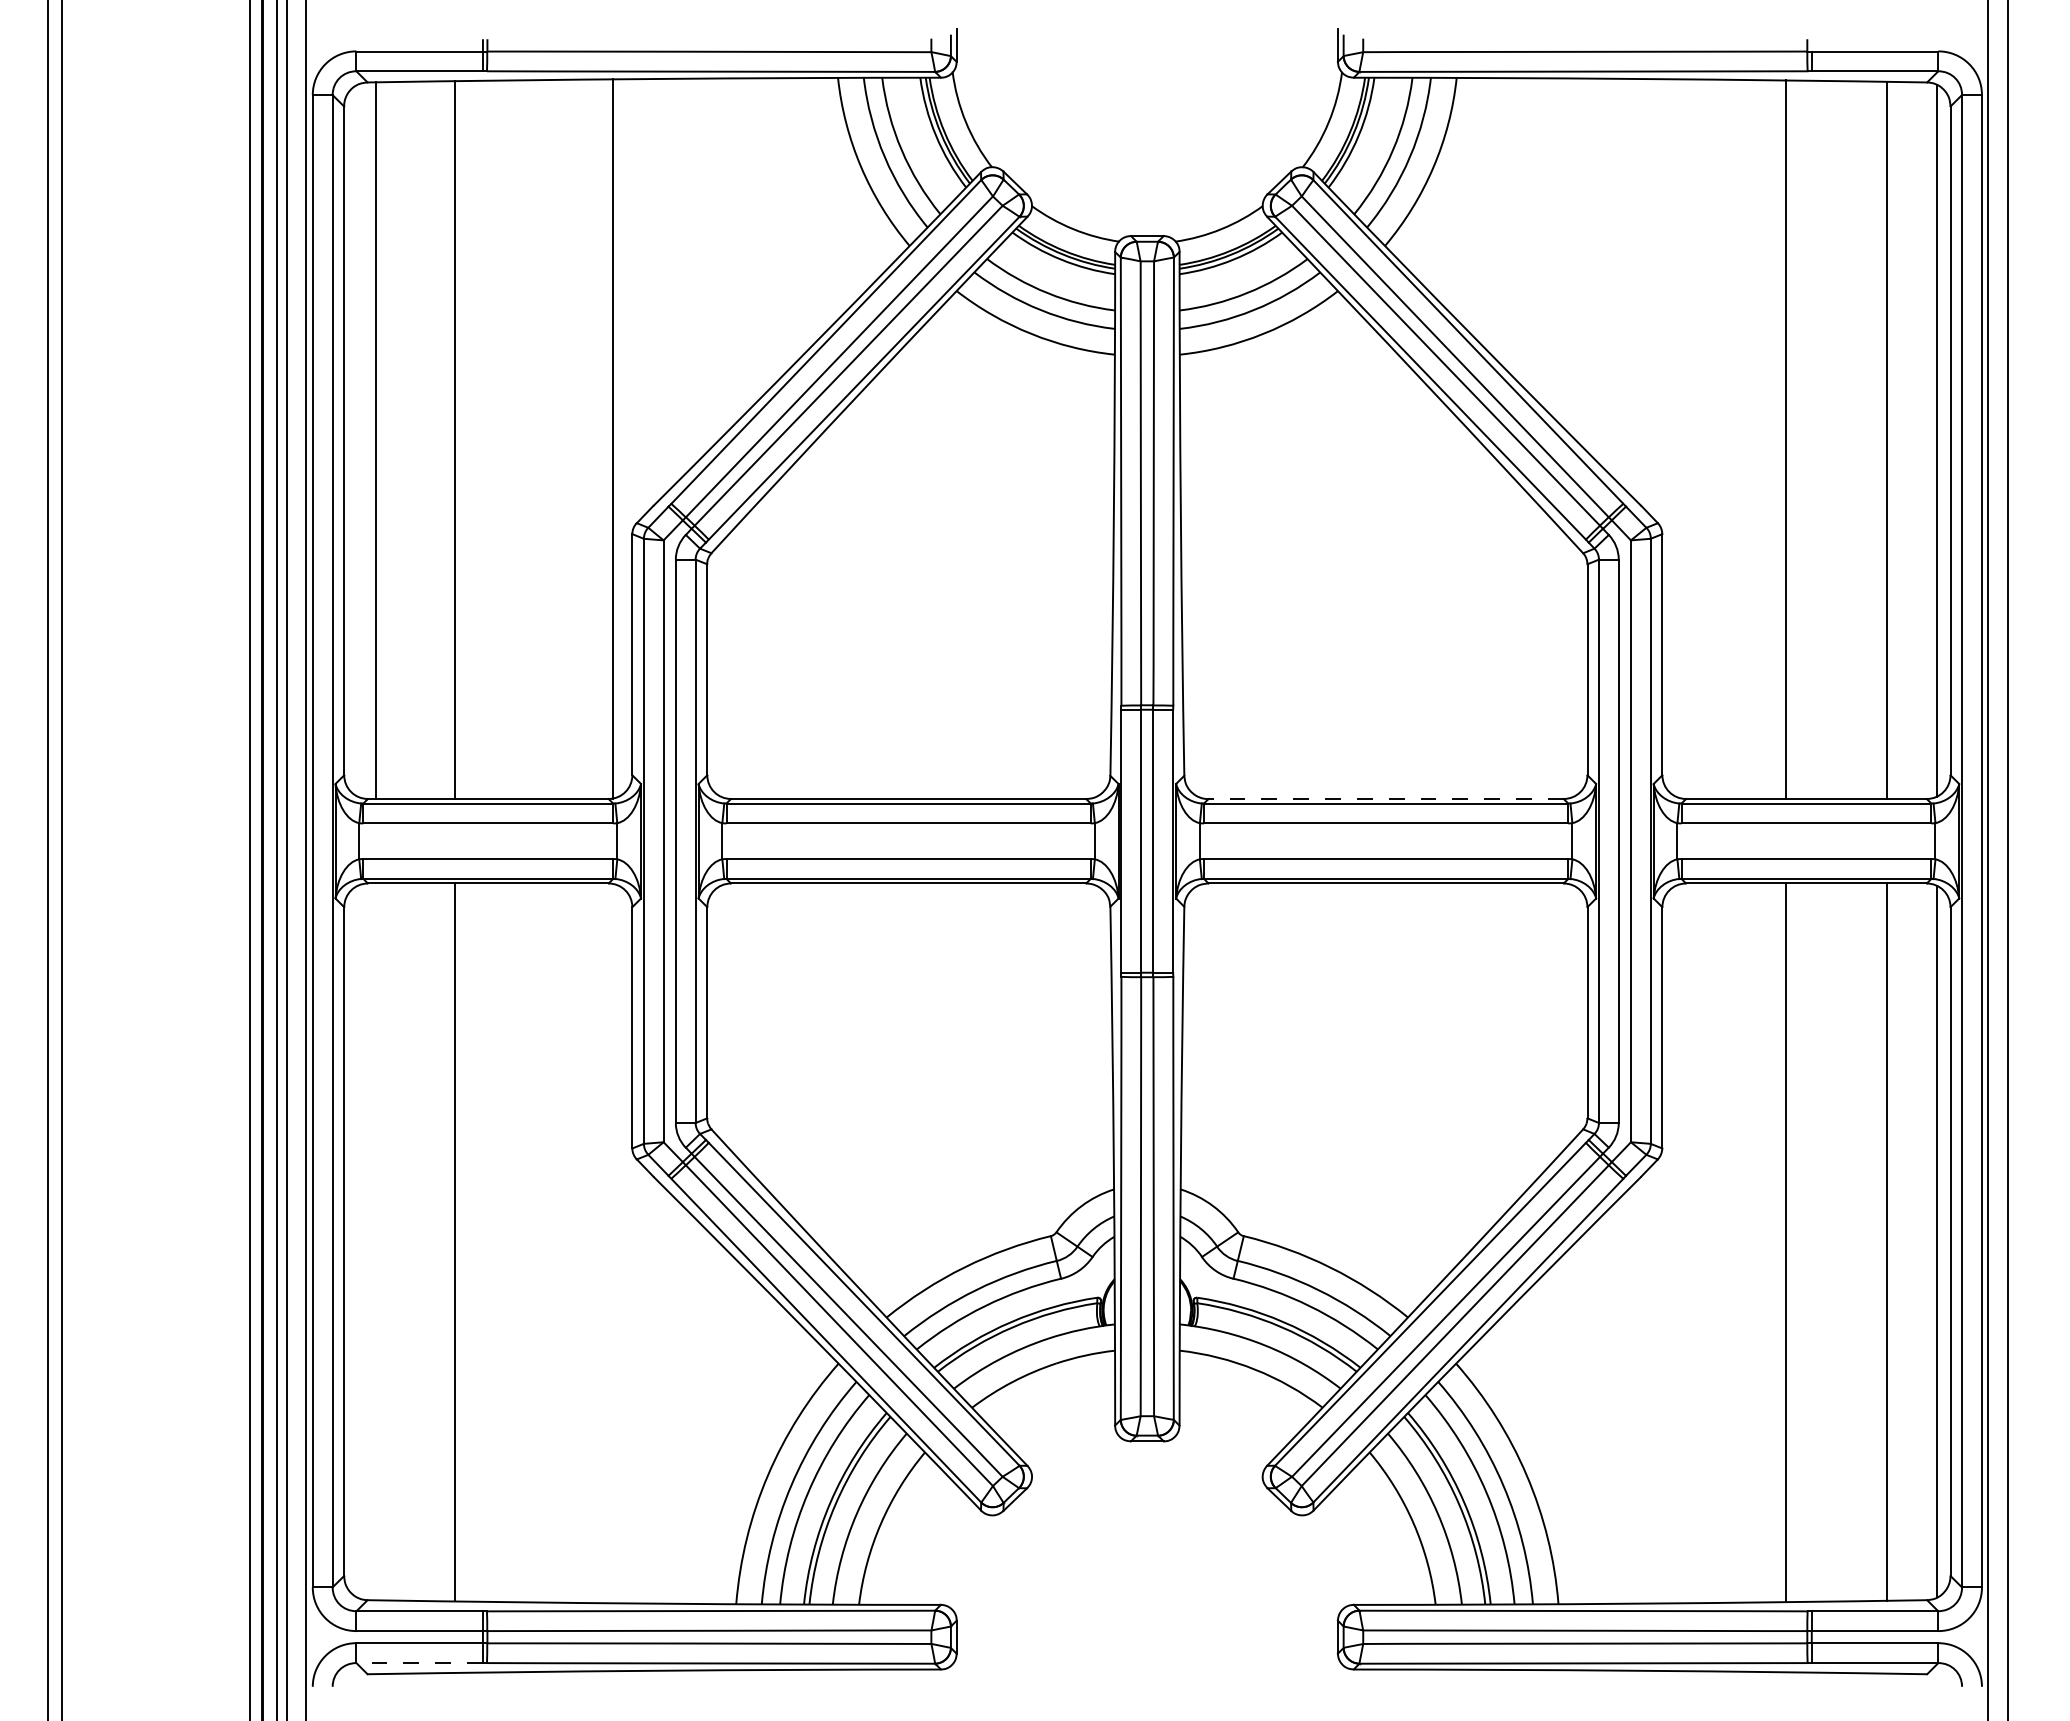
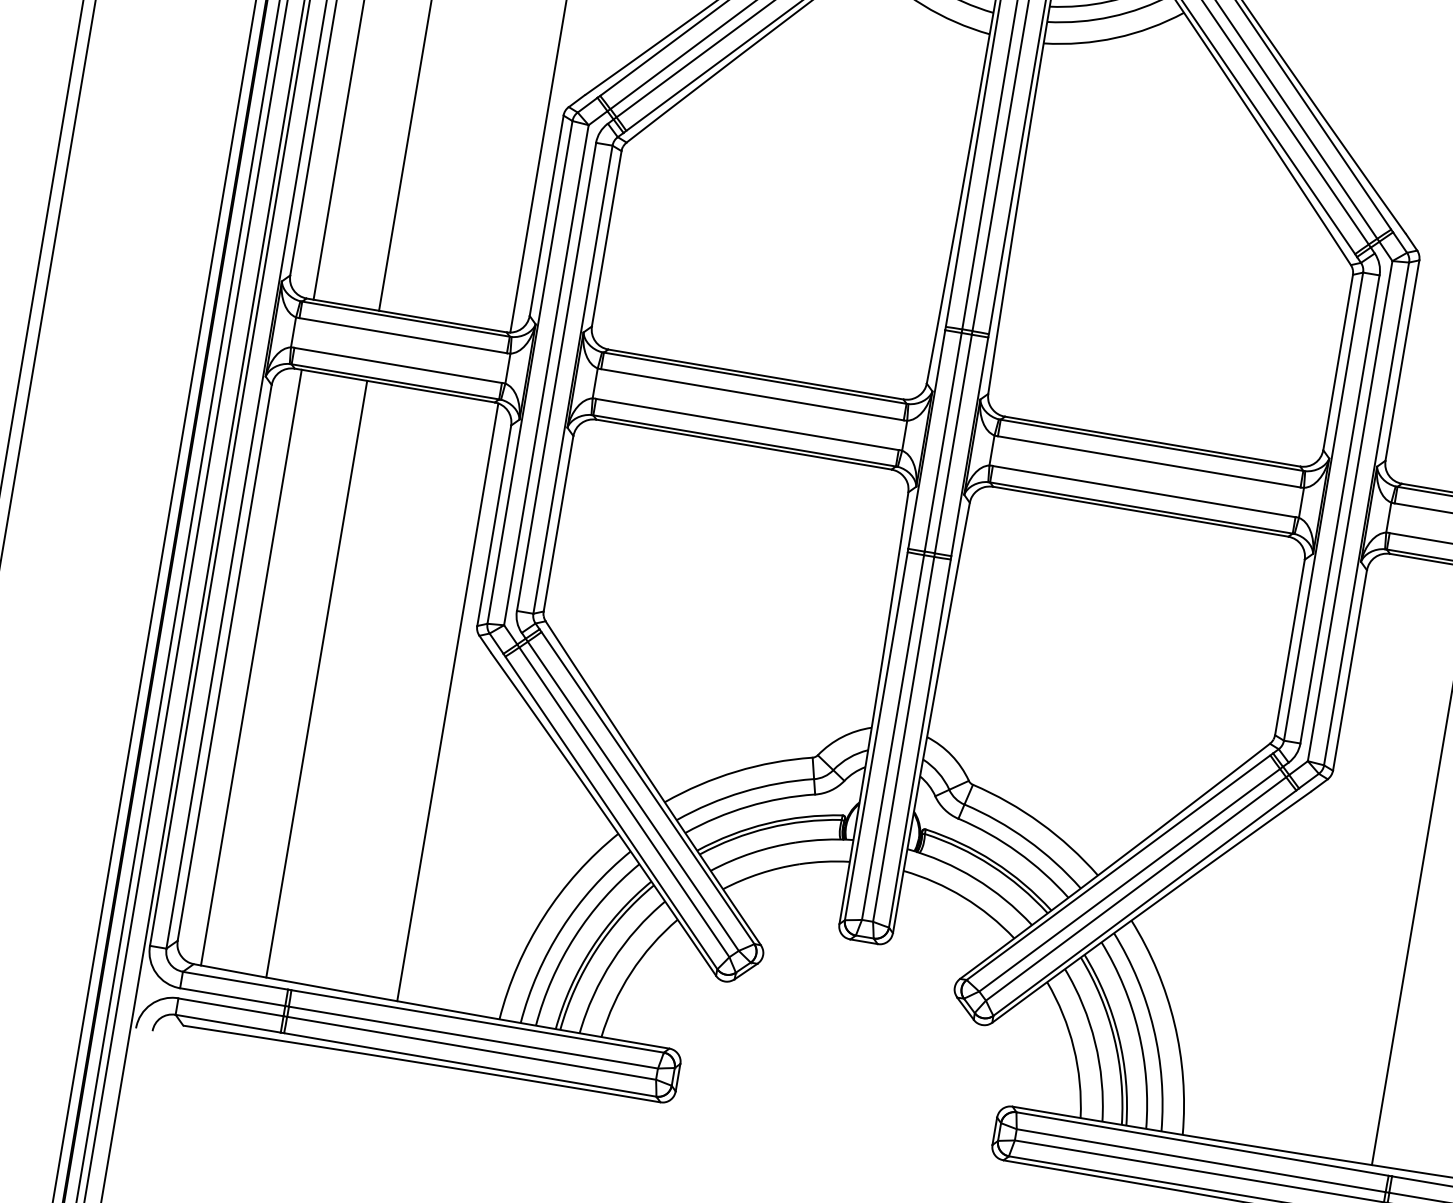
line: (1386, 799) -> (1152, 442), dashed -> solid
line: (376, 1241) -> (251, 667), added
line: (613, 1243) -> (448, 702), added
line: (419, 1663) -> (228, 1024), dashed -> solid

